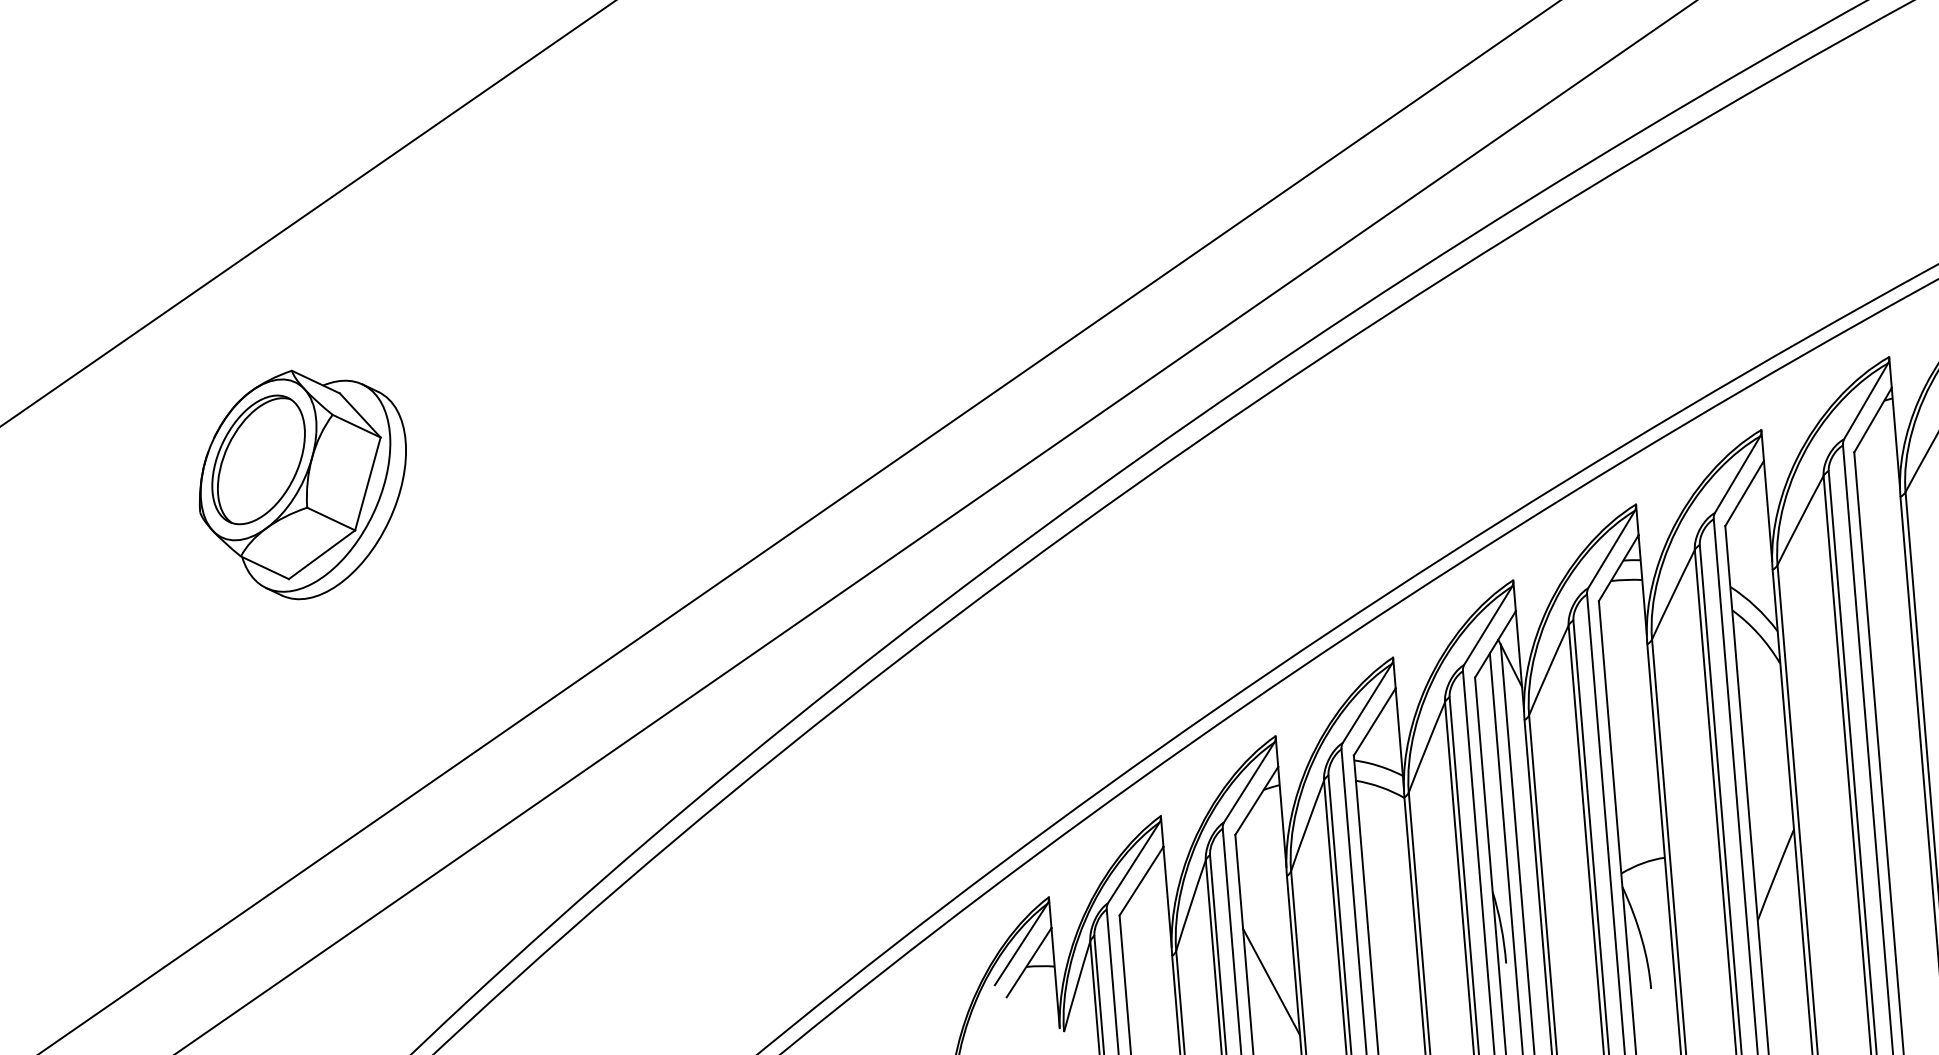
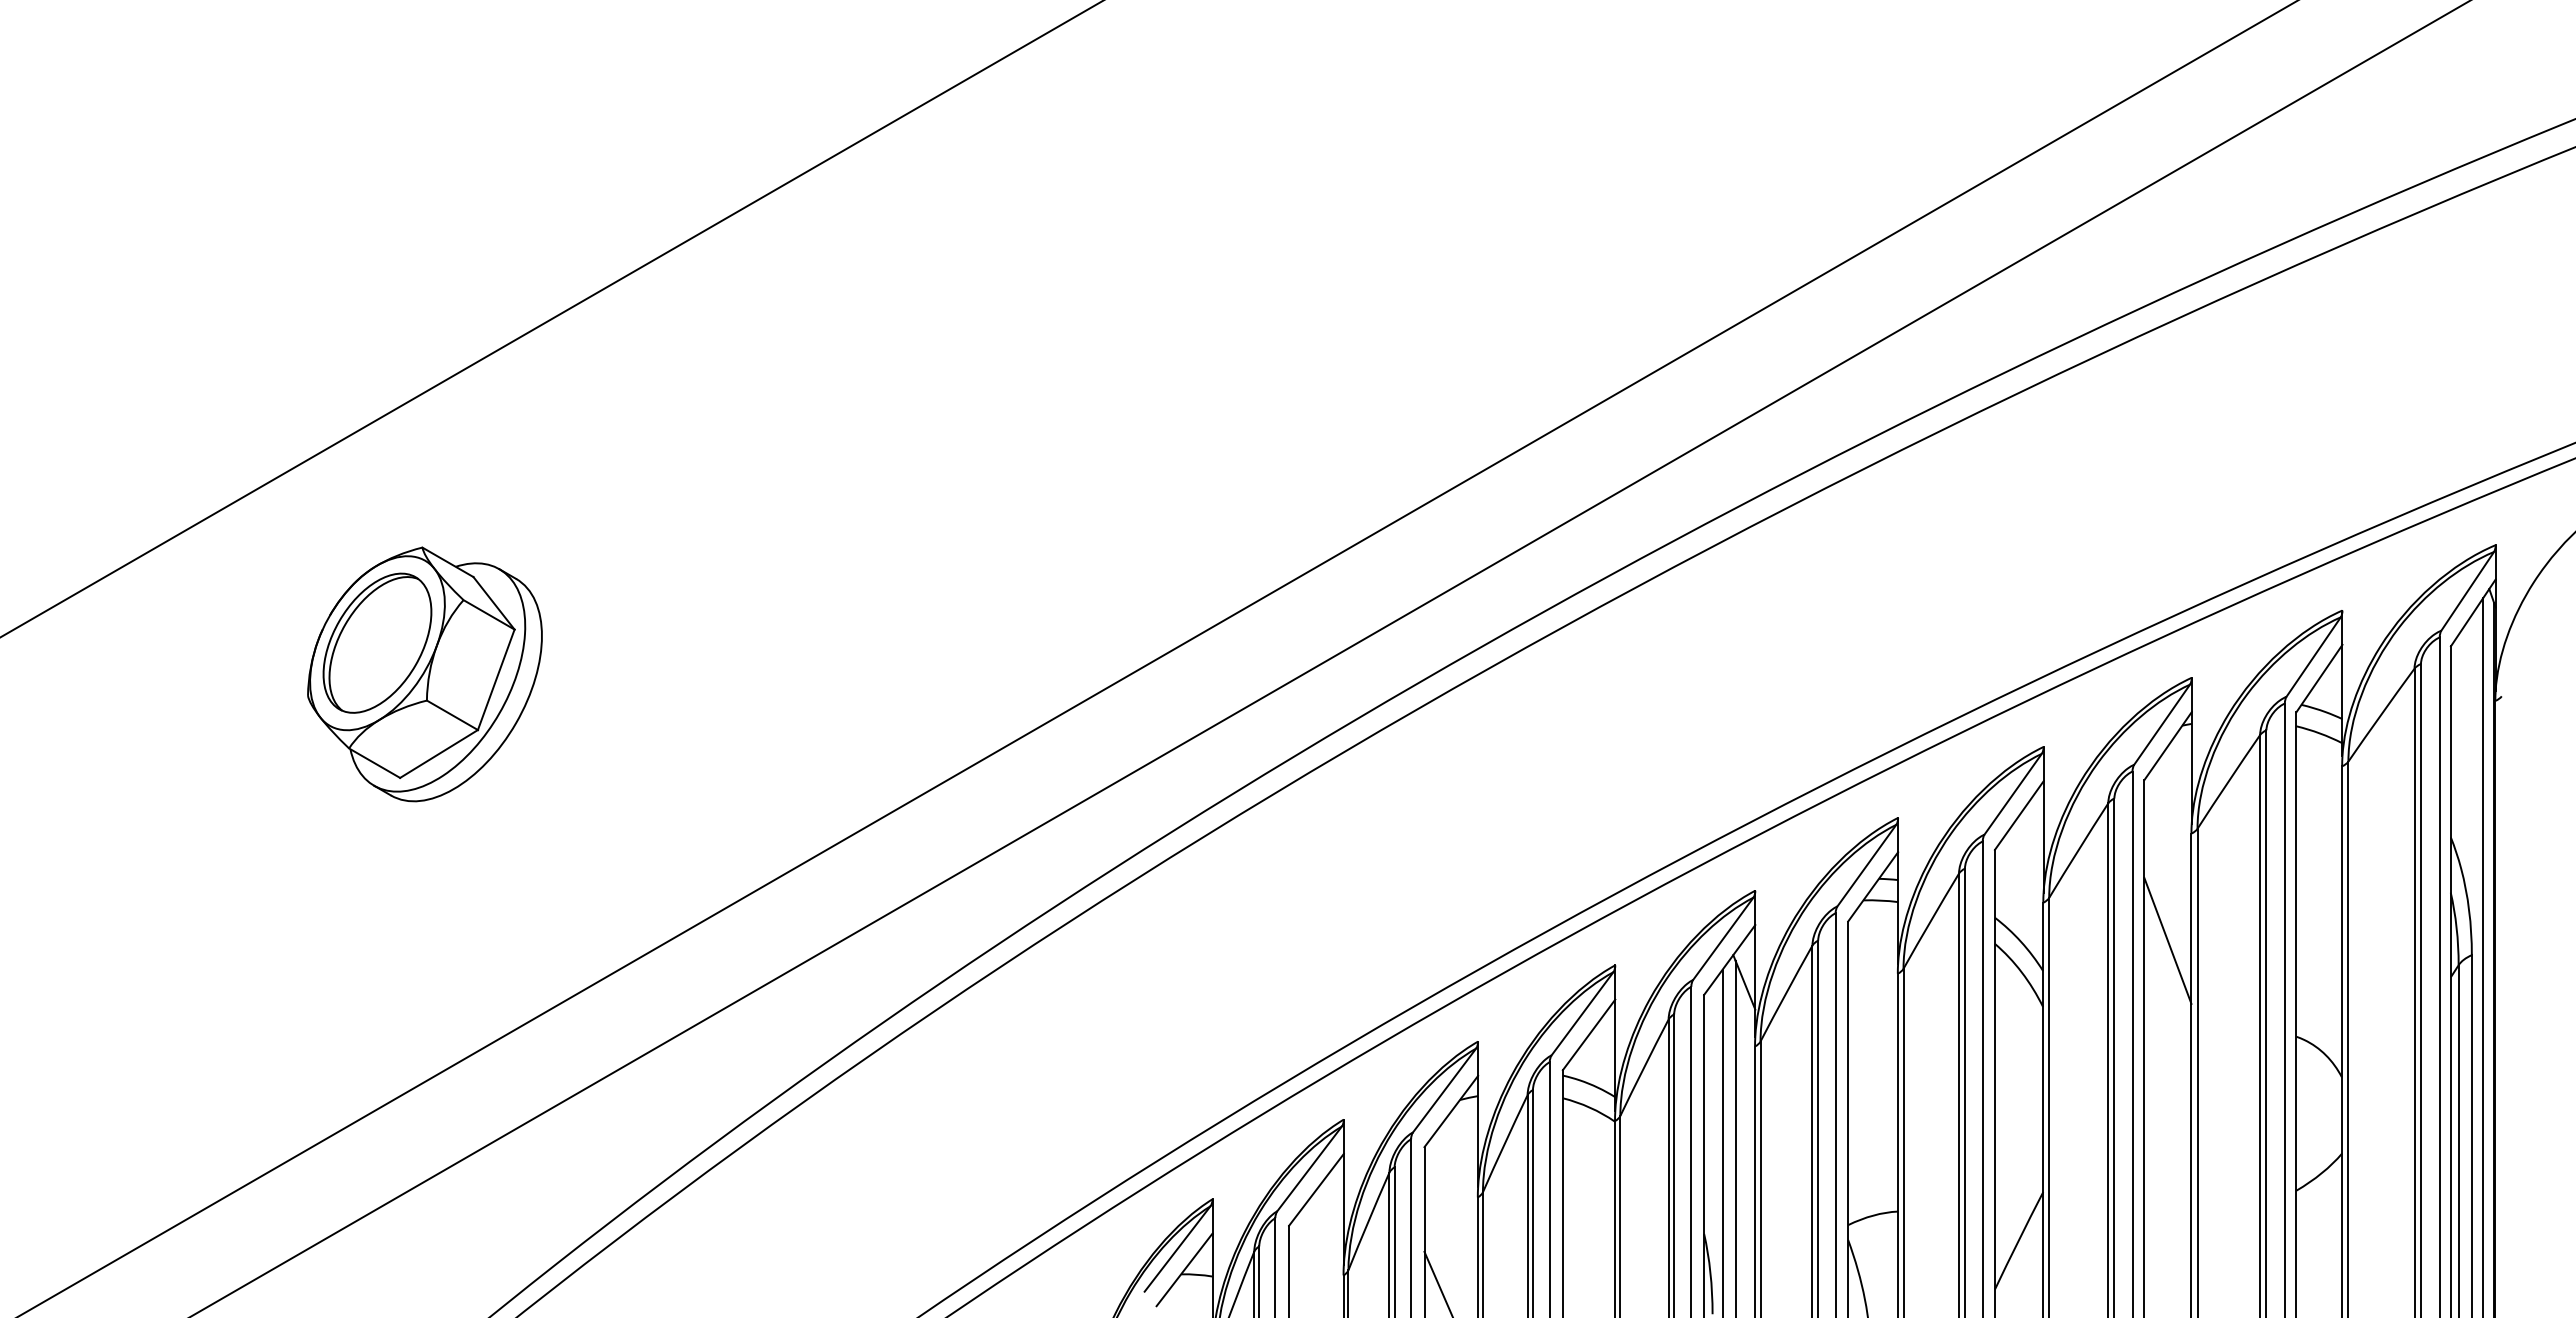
line: (1886, 594) -> (2167, 940), added

